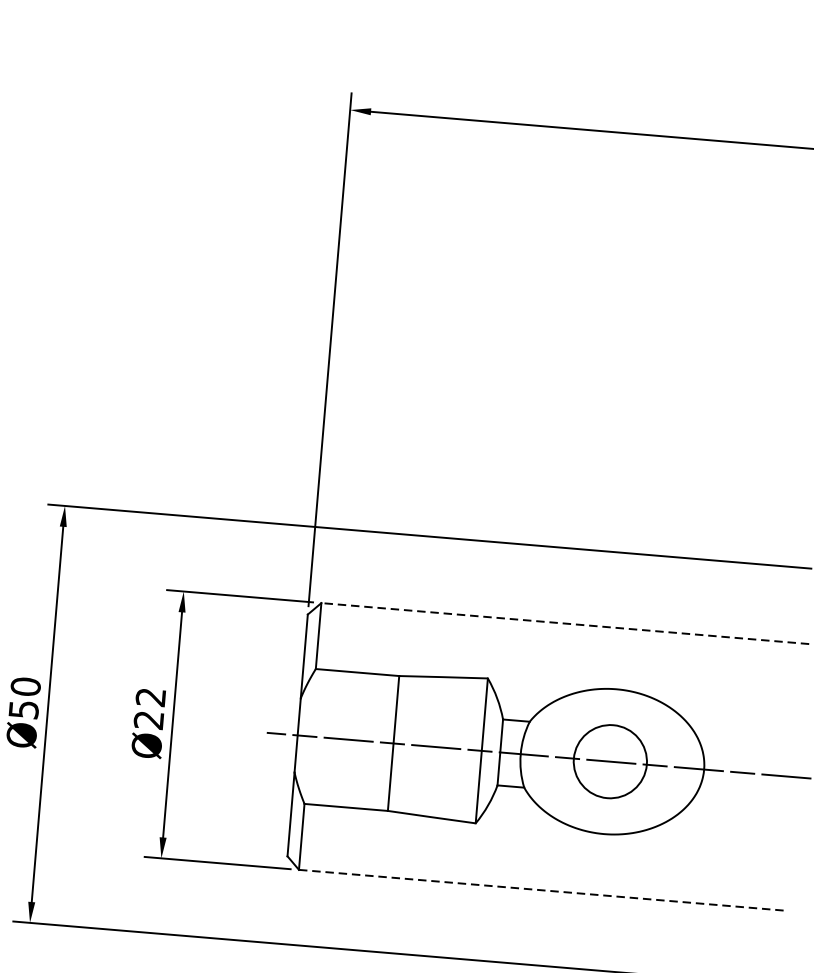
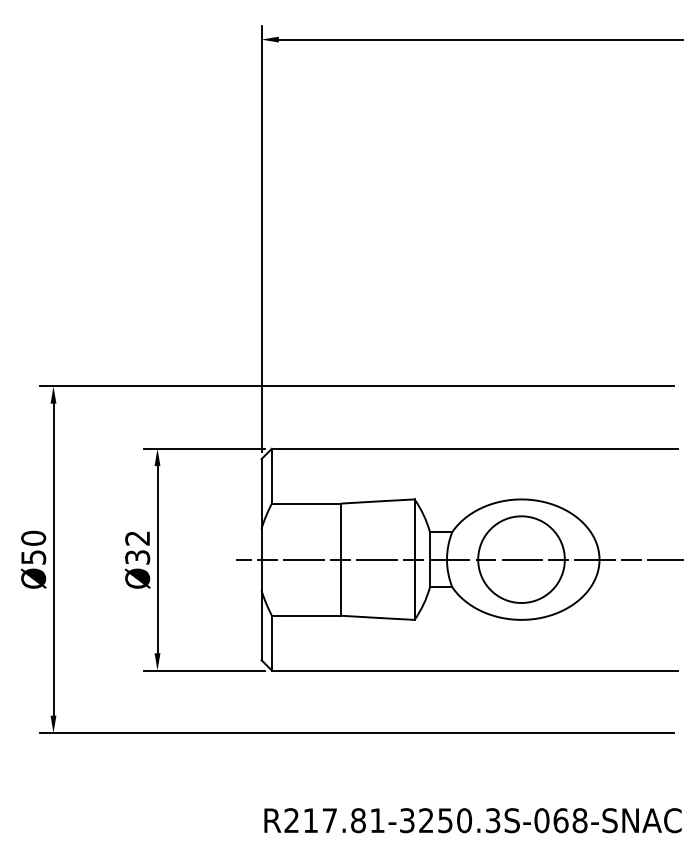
line: (565, 623) -> (474, 448), dashed -> solid
text: (148, 720) -> (137, 557), Ø22 -> Ø32
circle: (610, 761) -> (521, 559), size x1.43
line: (542, 890) -> (474, 670), dashed -> solid

